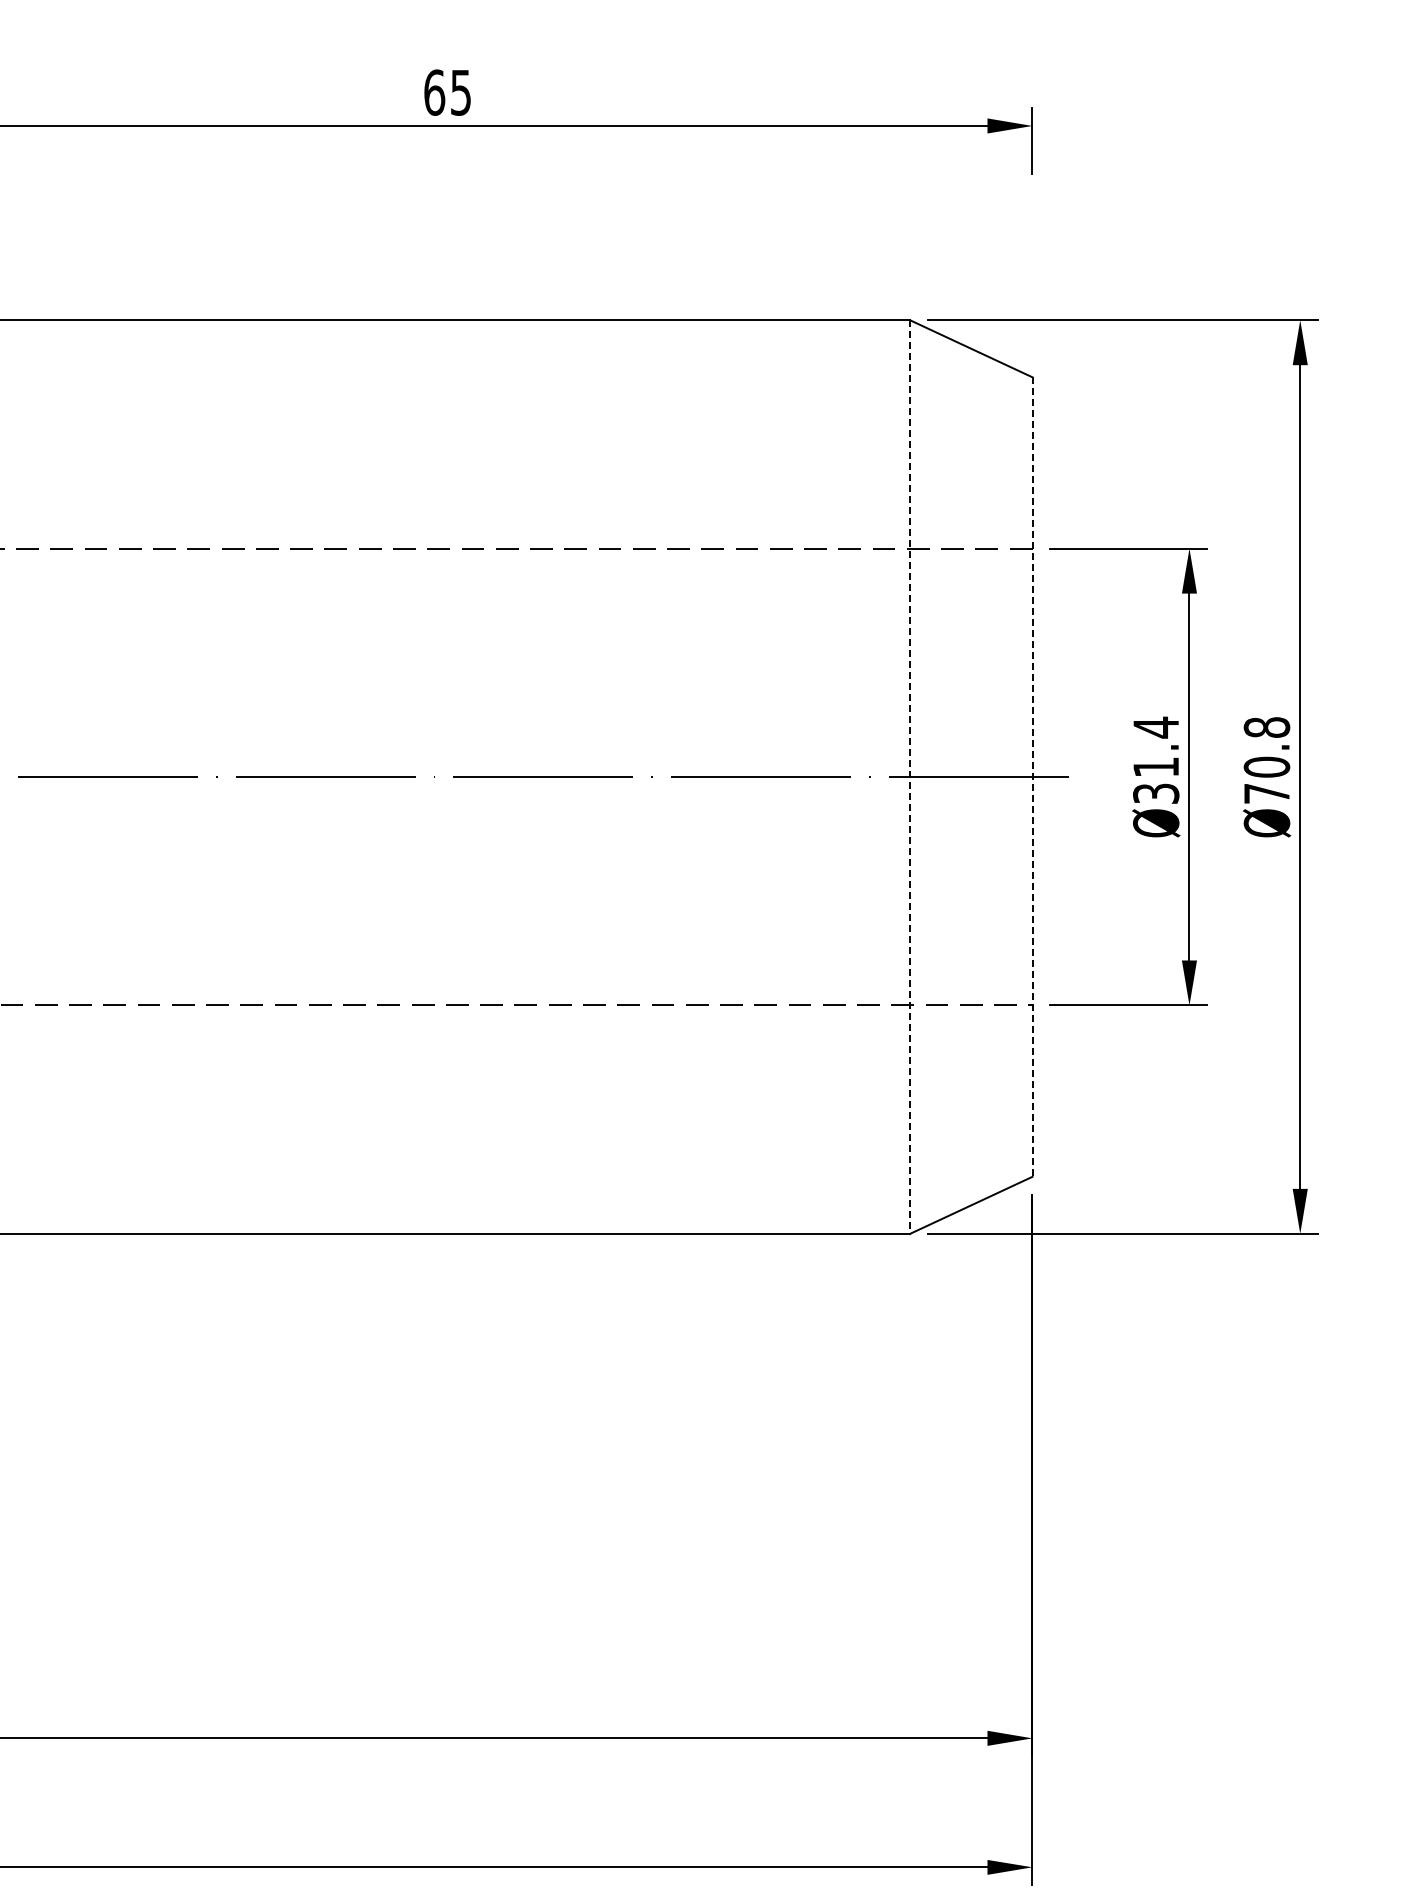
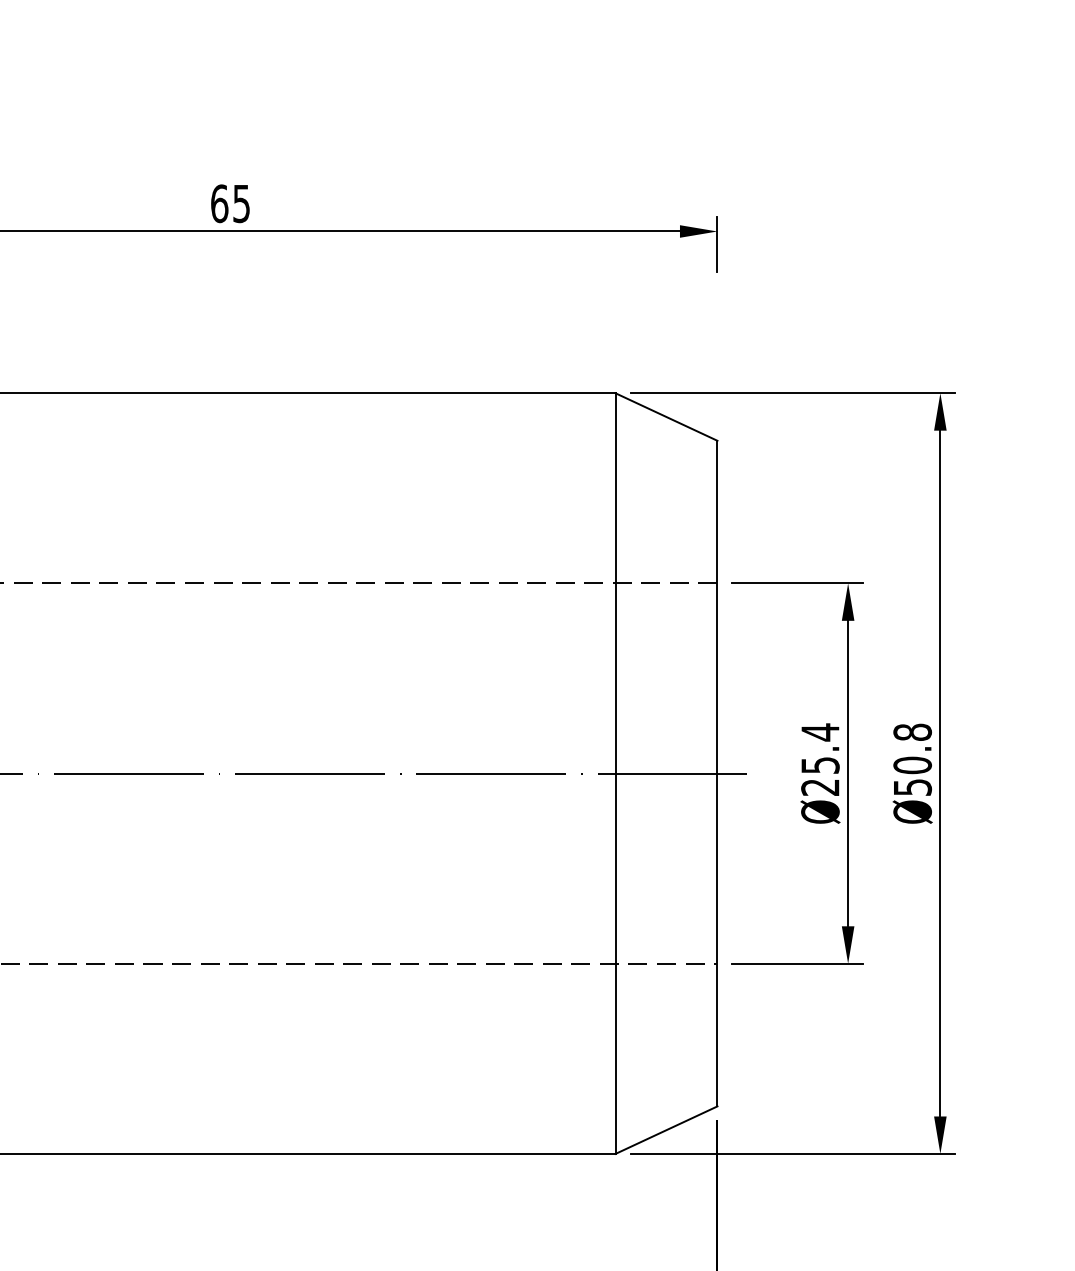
line: (910, 777) -> (615, 773), dashed -> solid
line: (1032, 777) -> (717, 773), dashed -> solid
text: (1156, 780) -> (820, 776), Ø31.4 -> Ø25.4
text: (1267, 793) -> (913, 787), Ø70.8 -> Ø50.8

